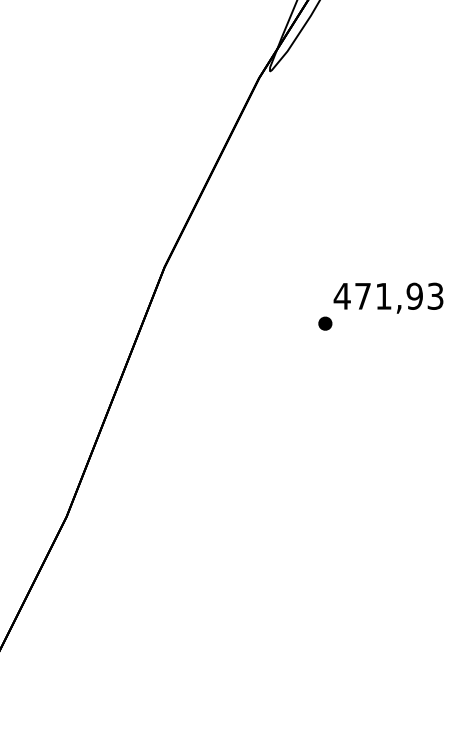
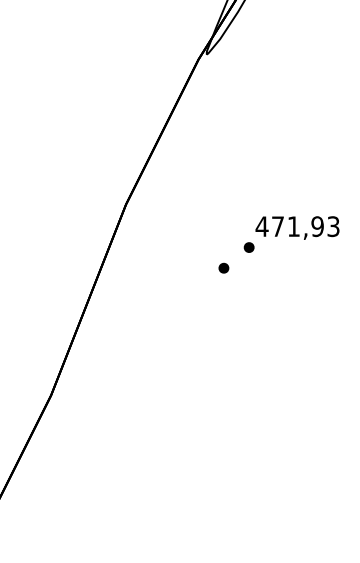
part: (292, 350) -> (224, 268), added

